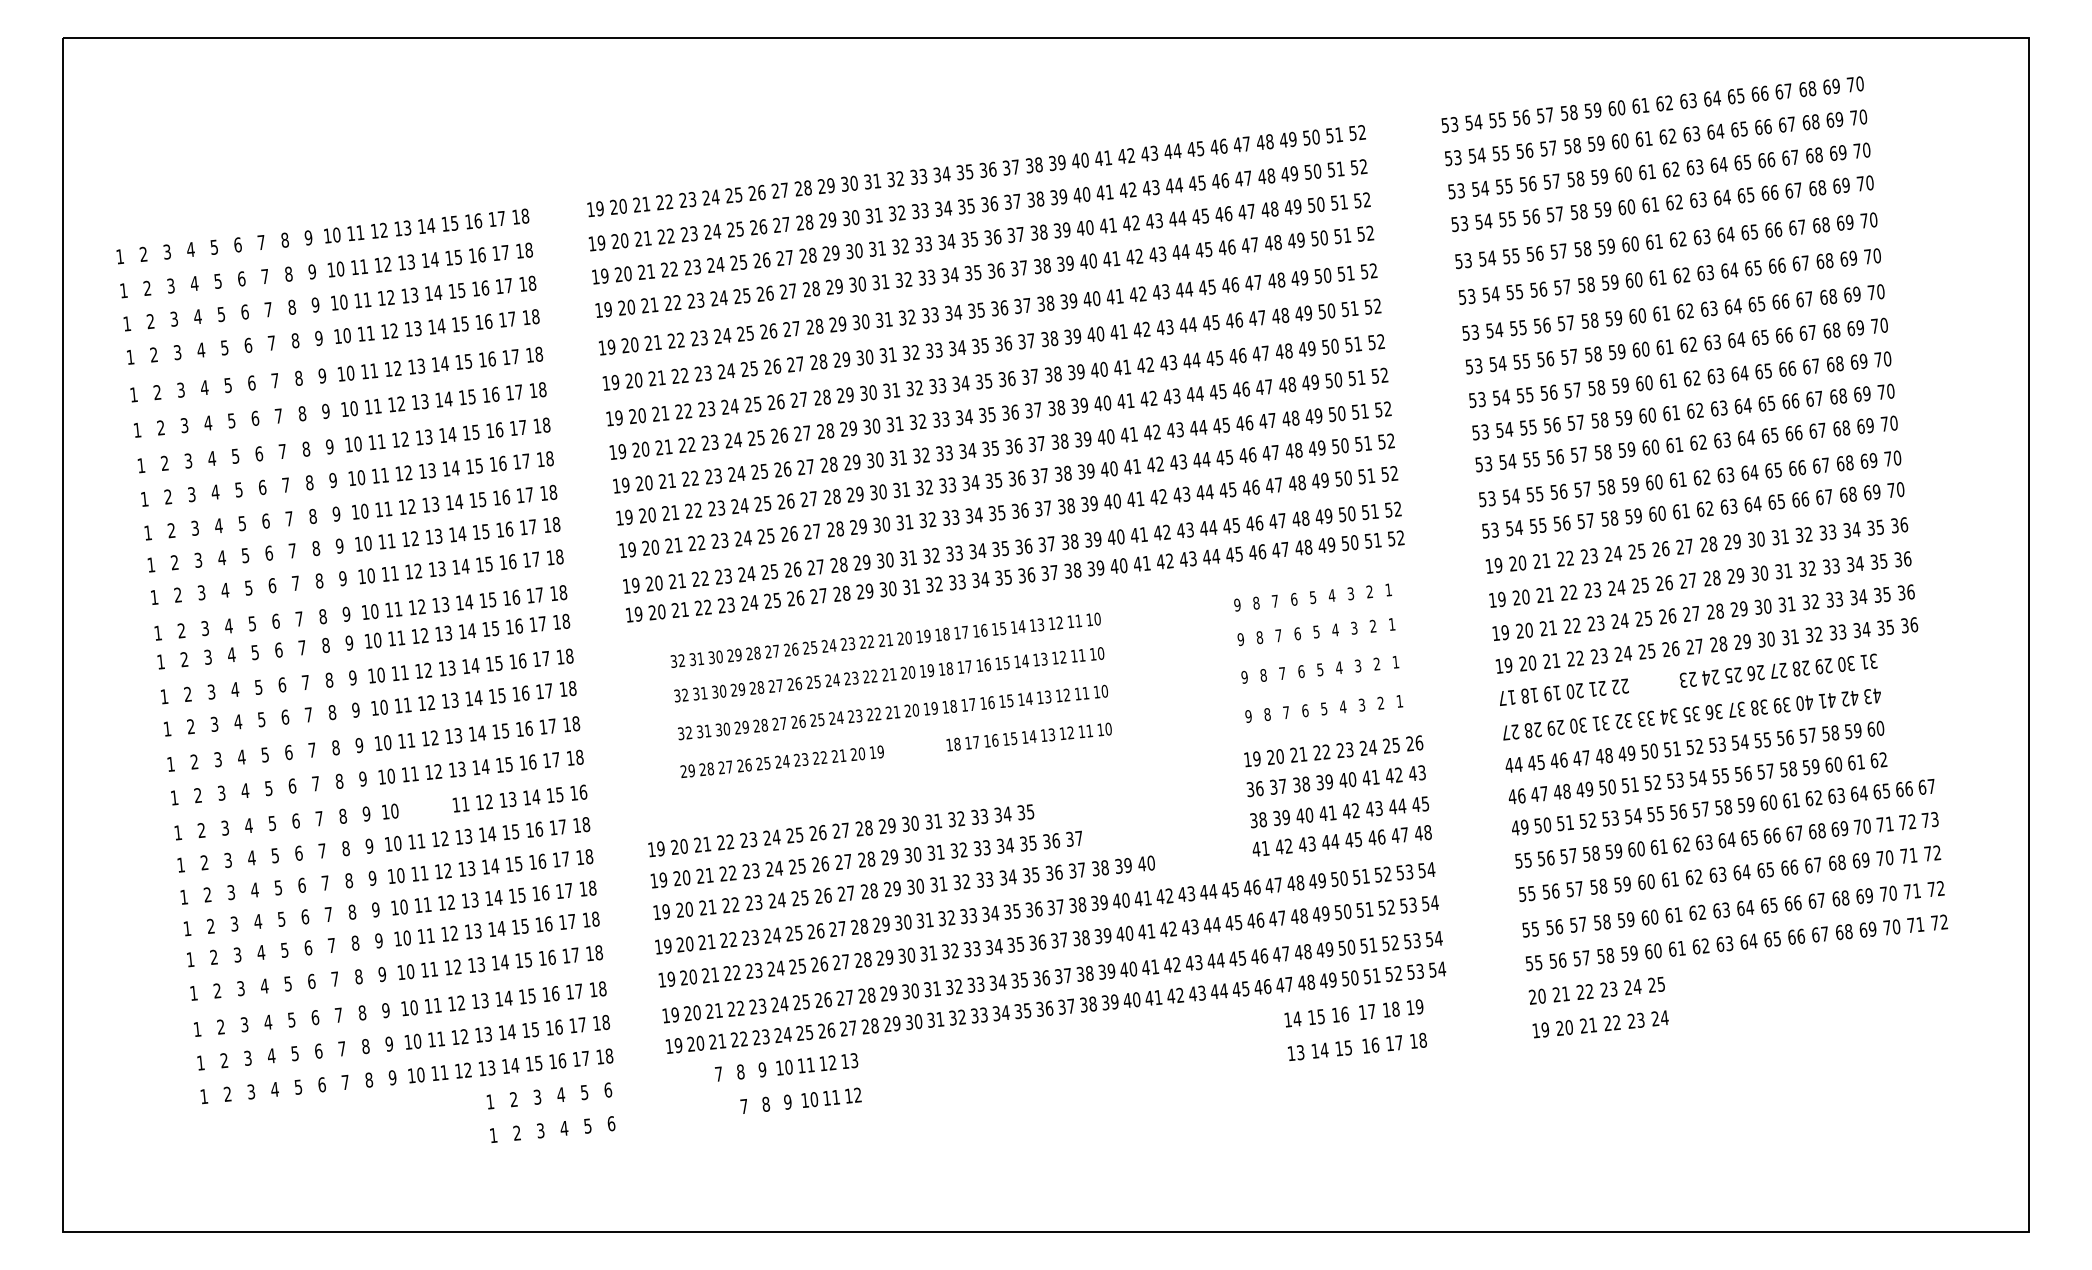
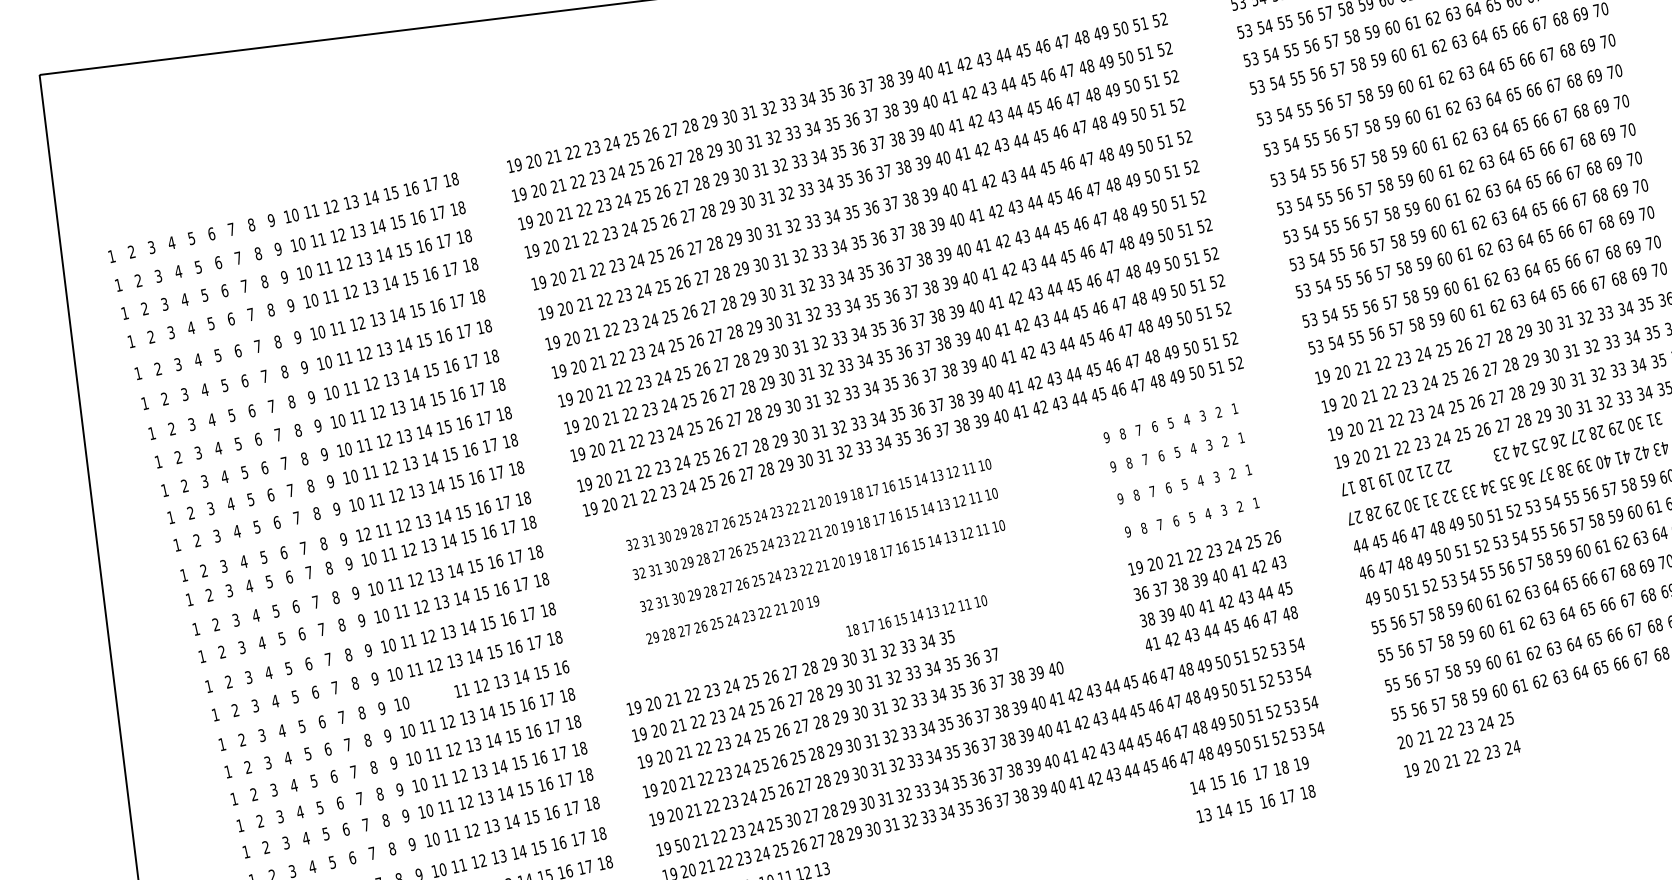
text: (374, 611) -> (367, 533), 10 -> 12
text: (1028, 736) -> (916, 615), moved
text: (841, 928) -> (801, 756), 27 -> 25
text: (822, 1000) -> (792, 820), 26 -> 30
text: (687, 1013) -> (678, 845), 20 -> 50

